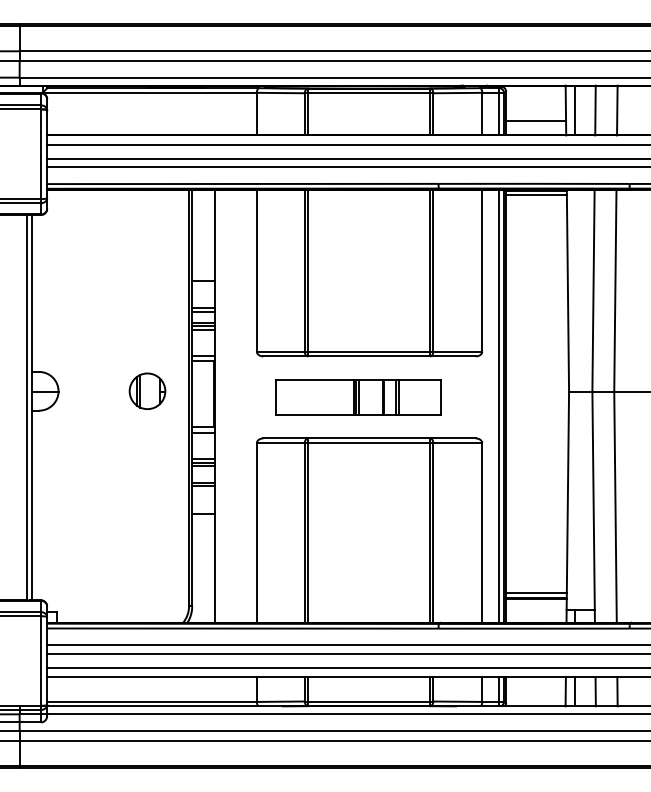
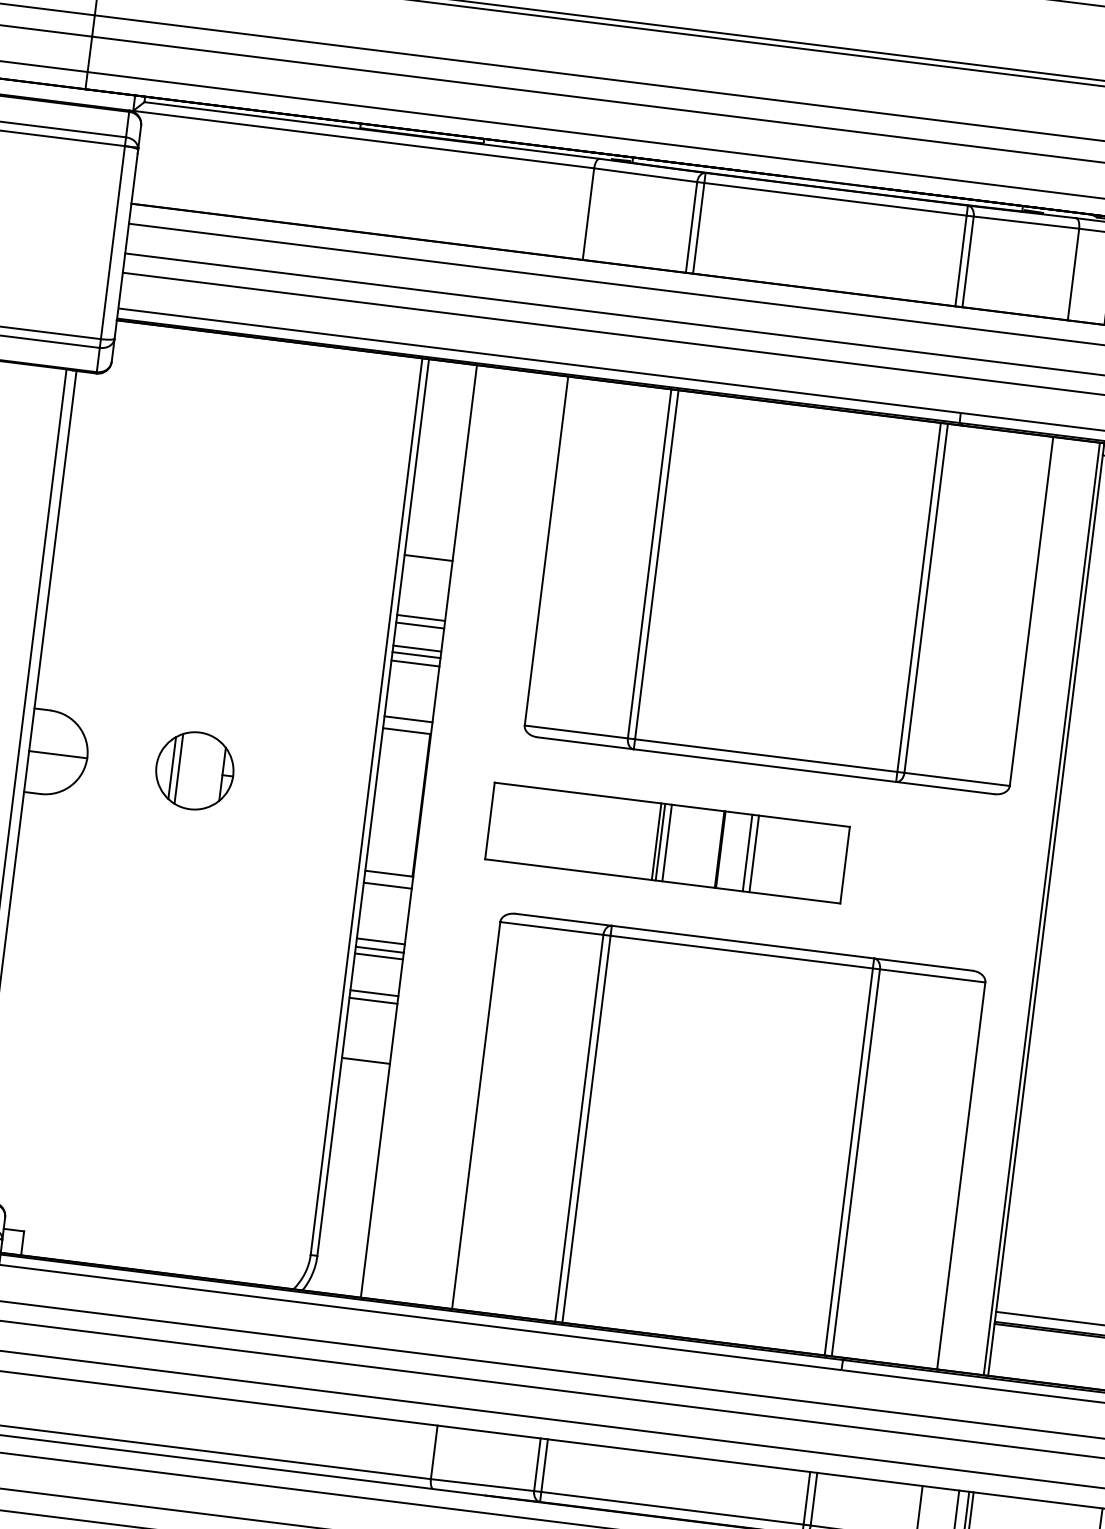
part: (147, 390) -> (195, 769), moved
part: (358, 397) -> (666, 843), moved
line: (499, 405) -> (1032, 906), removed

